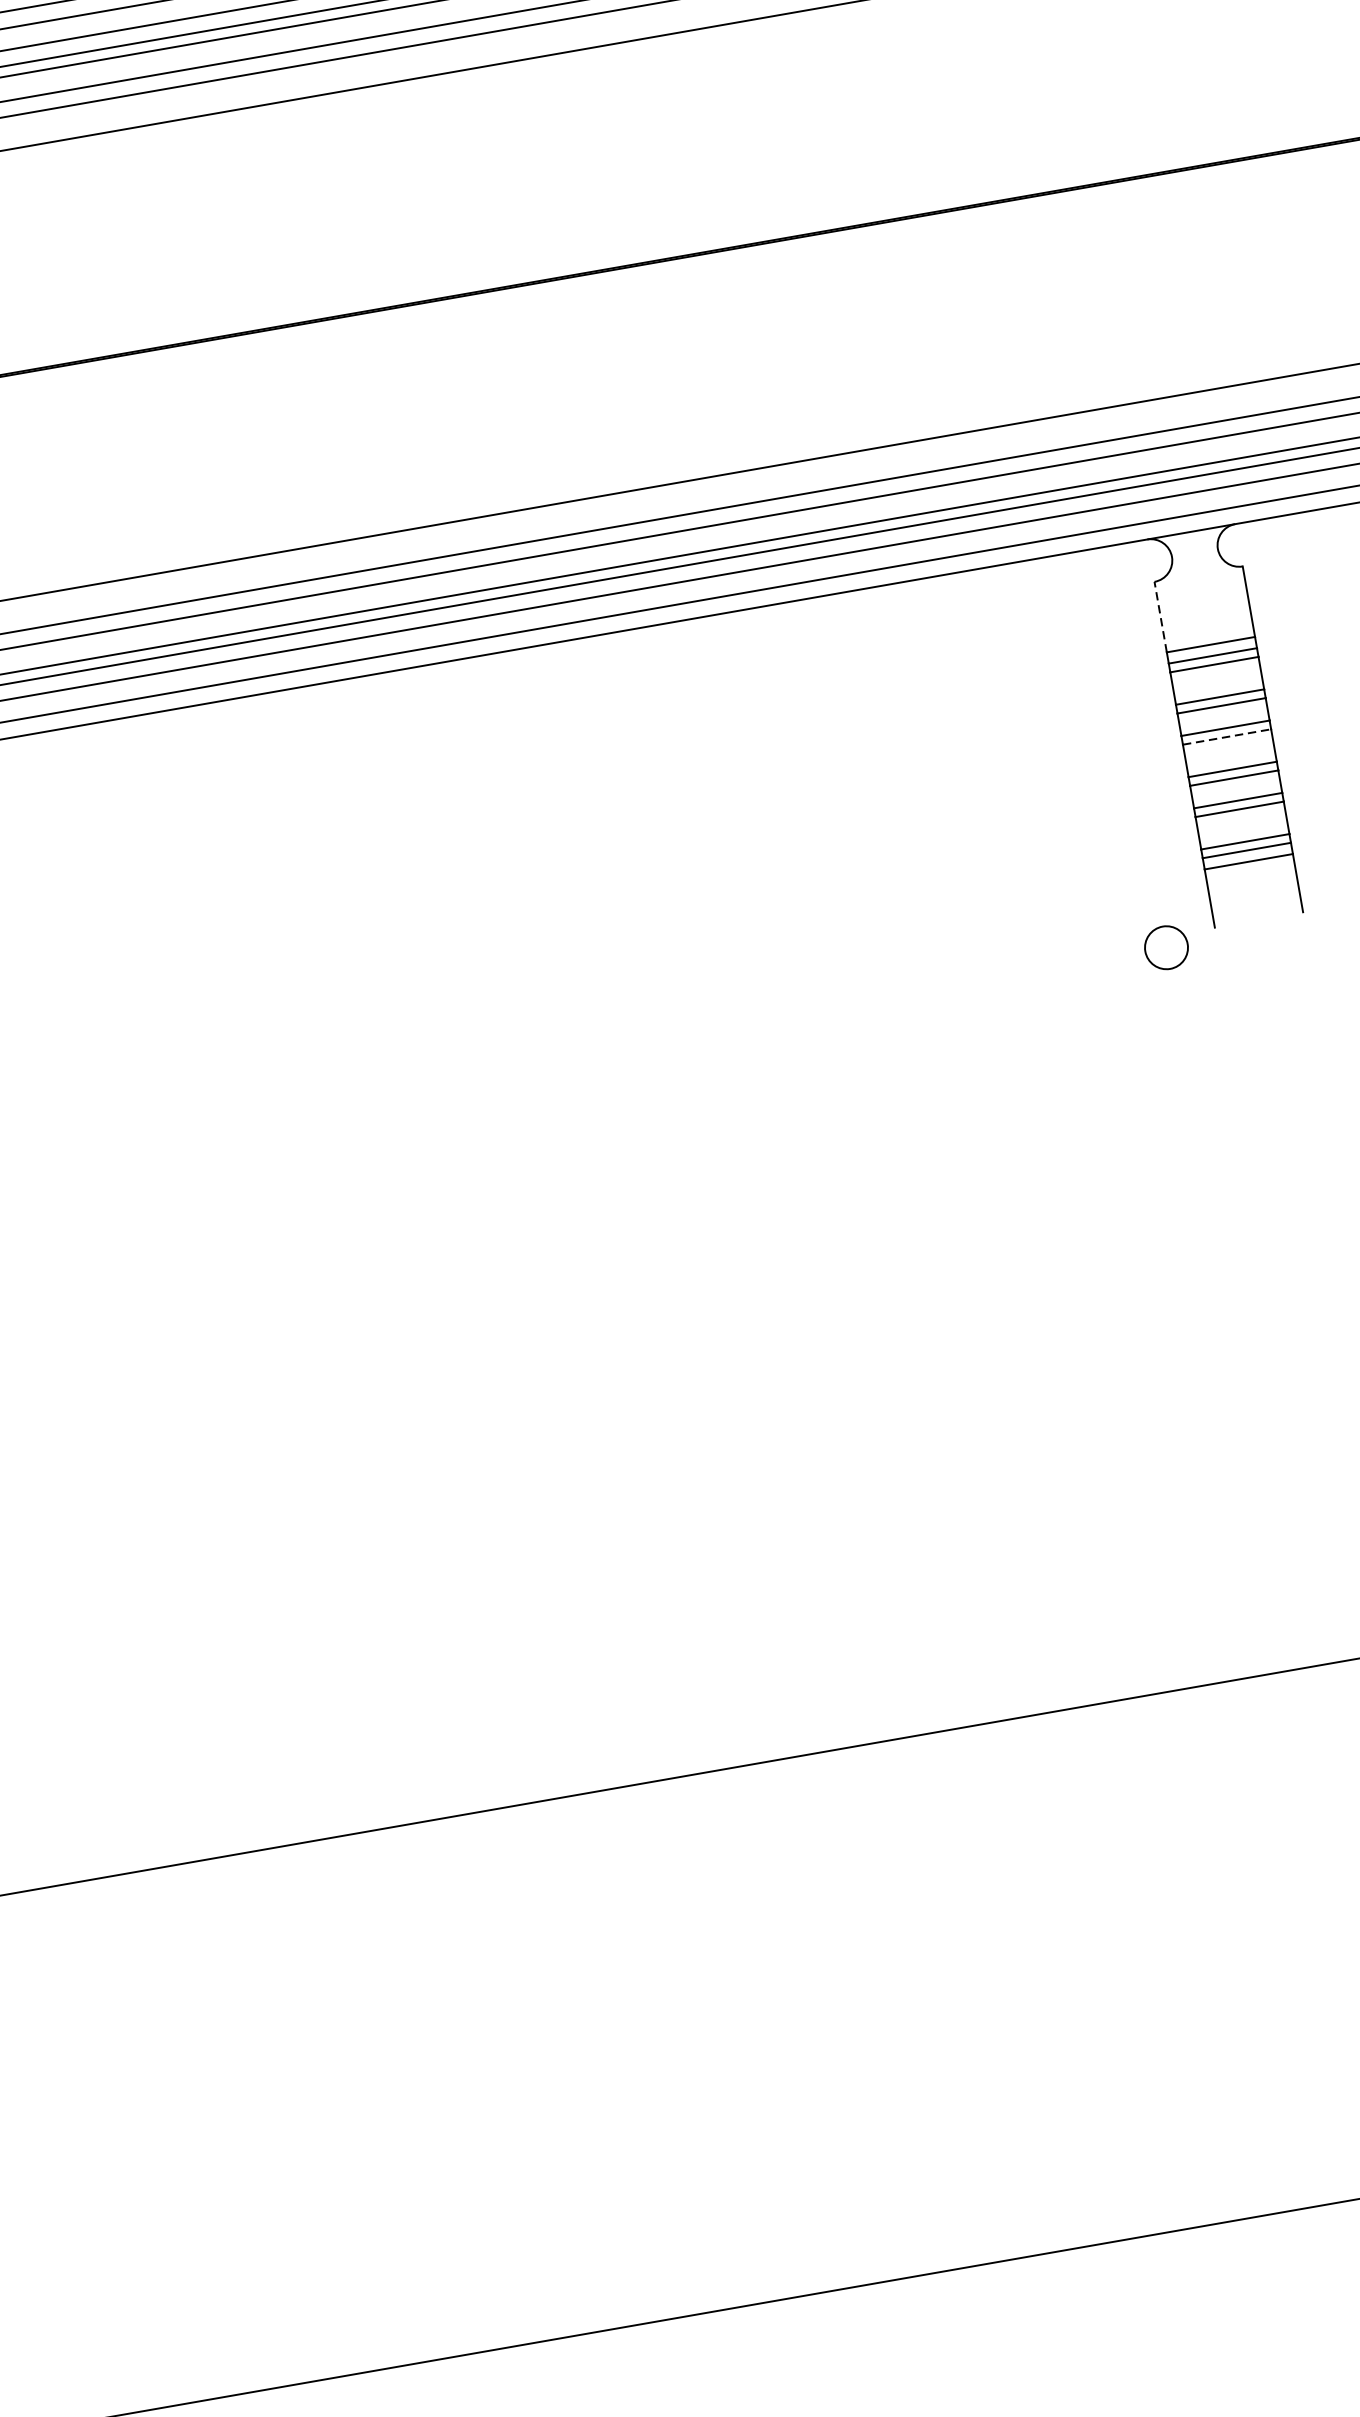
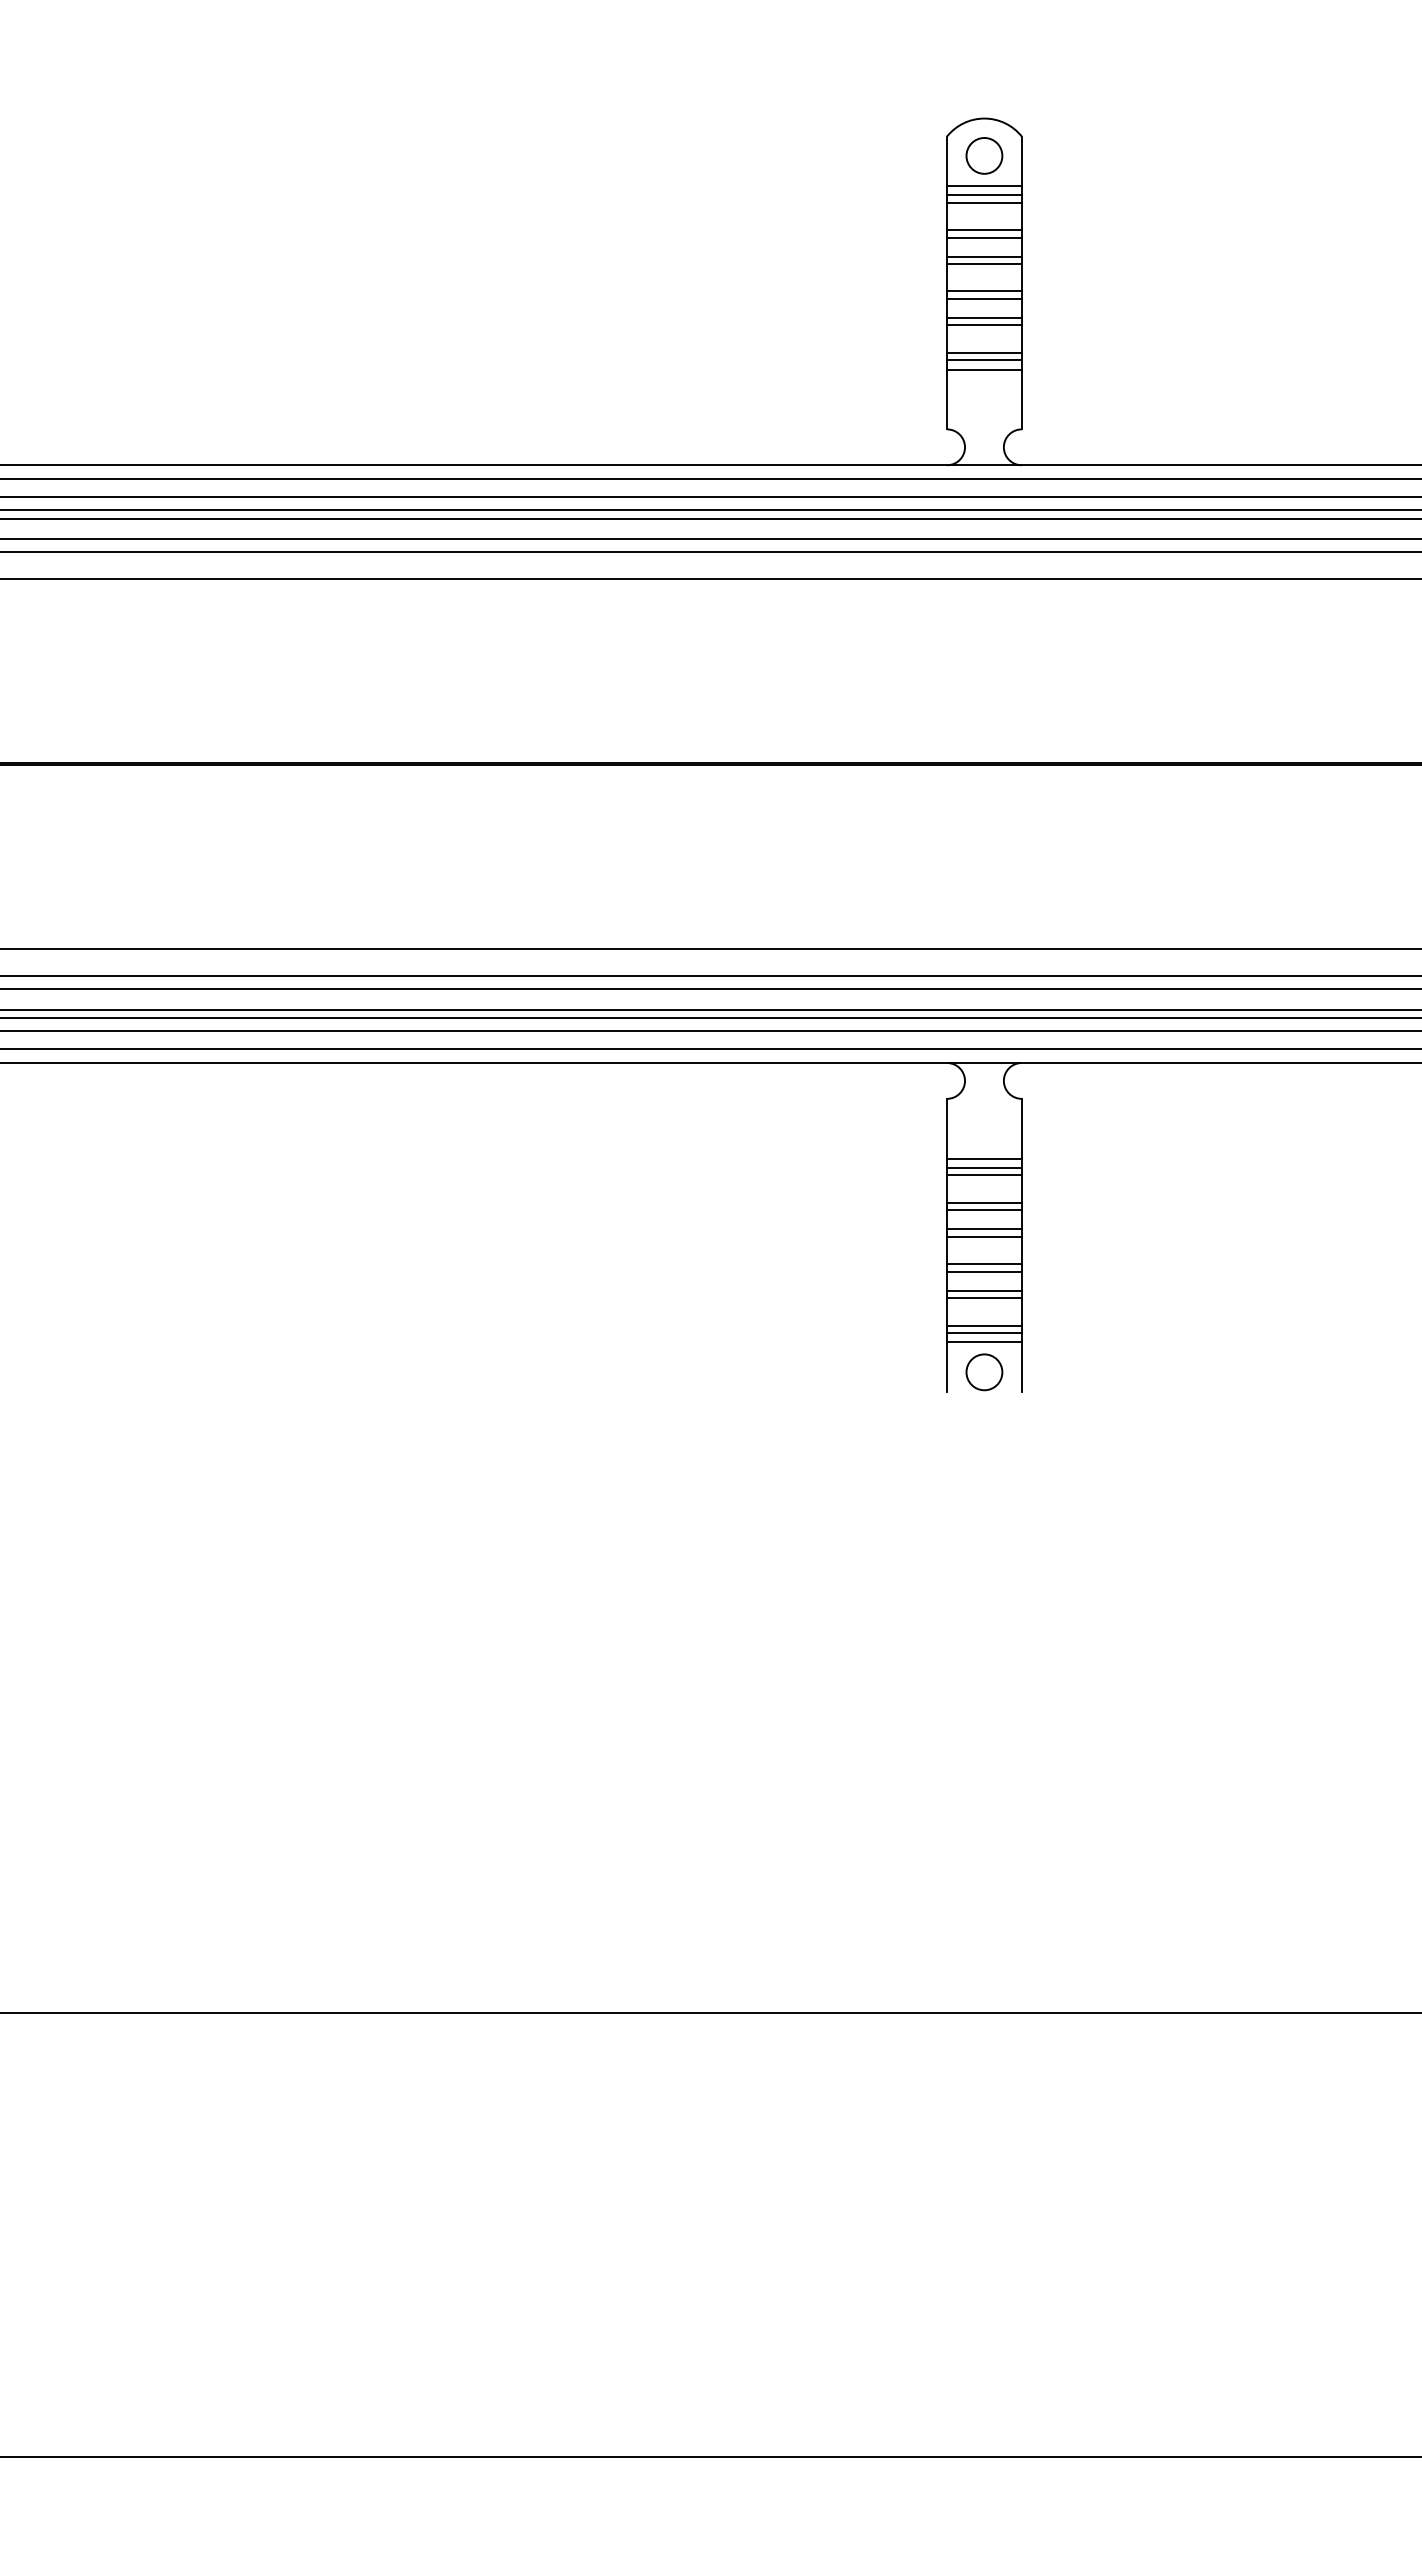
line: (1161, 616) -> (947, 1128), dashed -> solid
line: (1227, 736) -> (984, 1236), dashed -> solid
circle: (1166, 947) -> (984, 1372), moved

